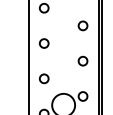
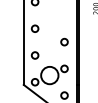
circle: (83, 25) -> (64, 15), removed

